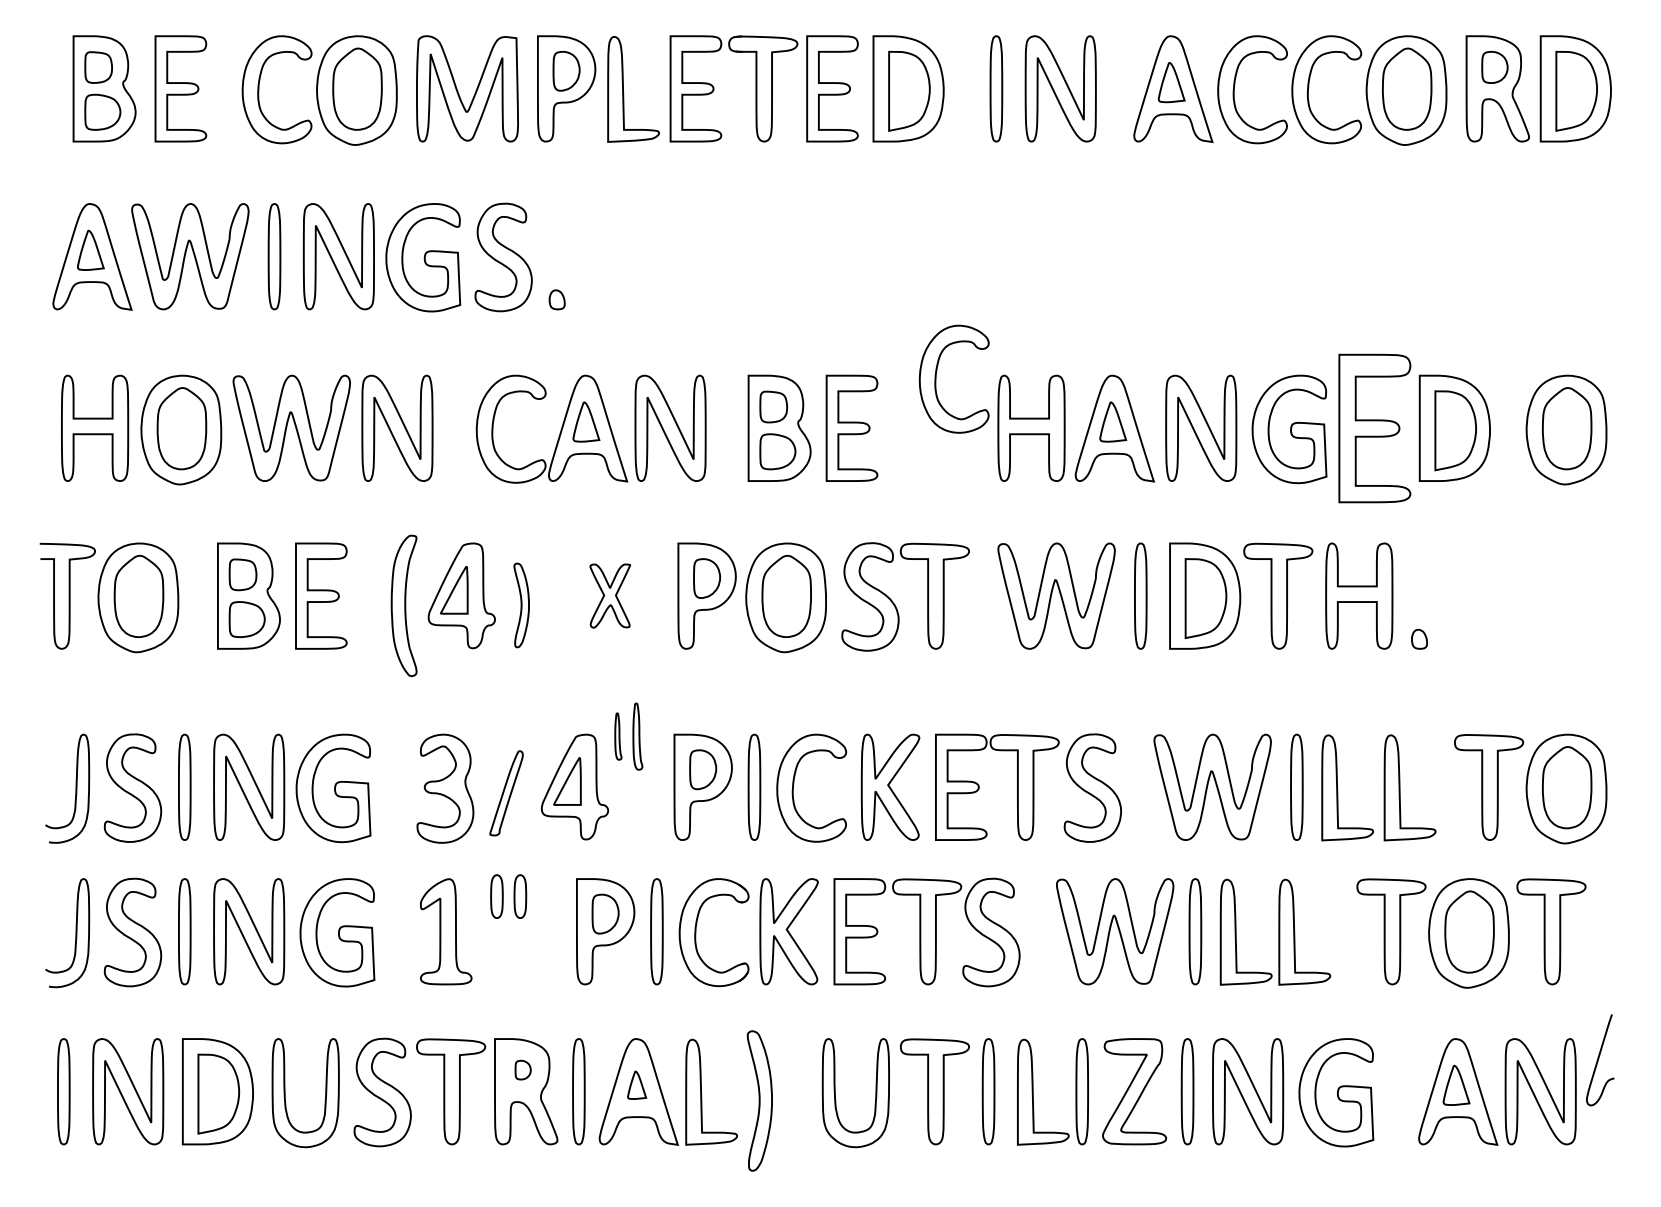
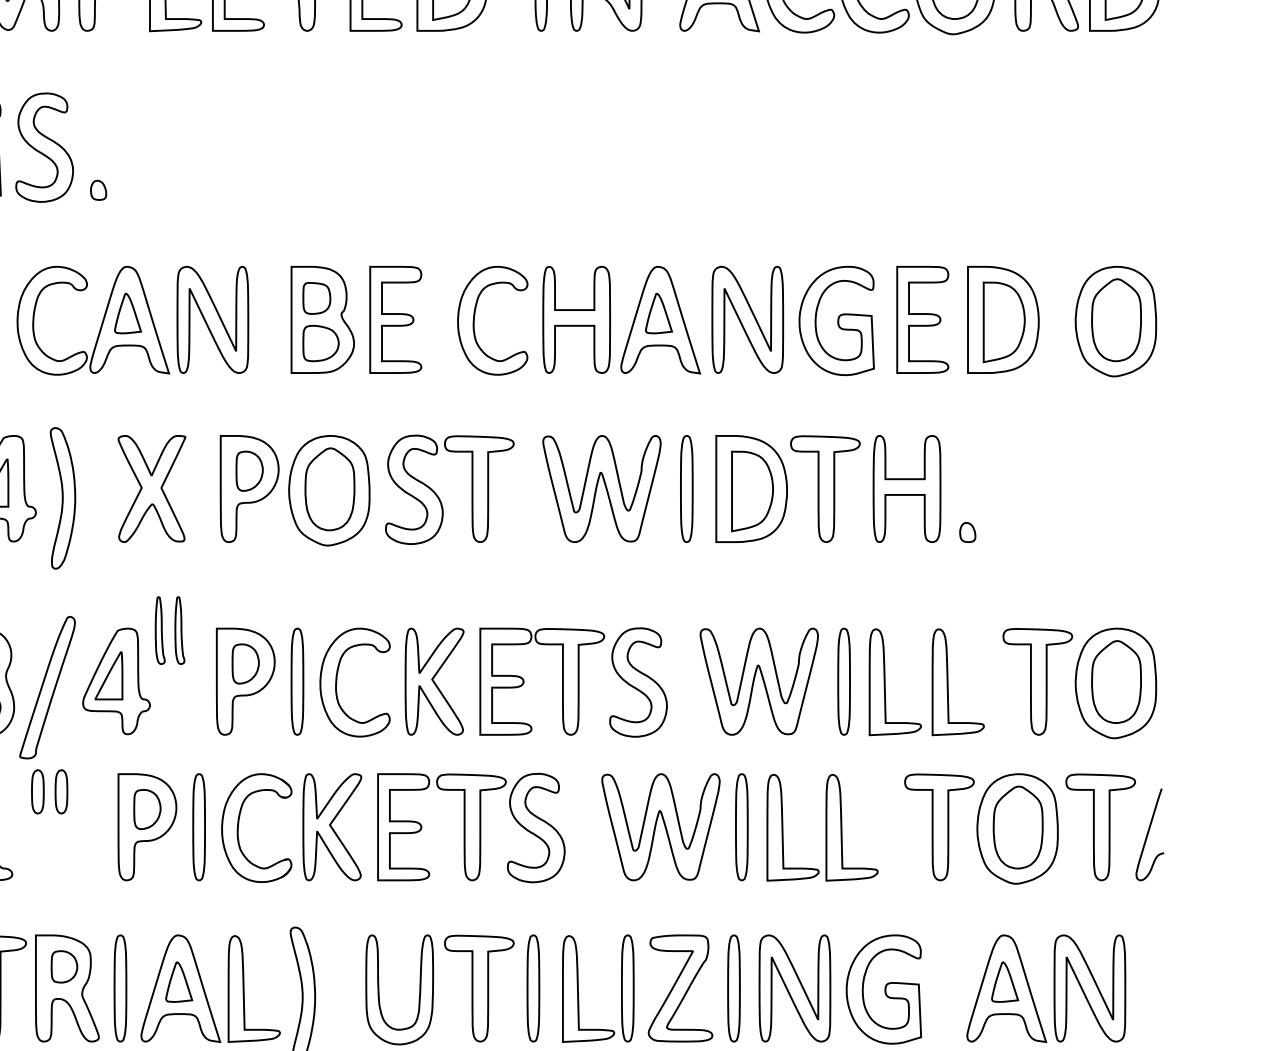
part: (936, 378) -> (474, 320), moved
part: (1374, 427) -> (922, 319), size x0.71
part: (610, 595) -> (152, 488), size x1.67
part: (521, 605) -> (62, 498), size x1.67
part: (618, 736) -> (160, 630), size x1.43
part: (506, 793) -> (47, 687), size x1.67
curve: (1598, 1060) -> (1148, 835), moved
part: (522, 1069) -> (63, 966), size x1.67
part: (636, 1084) -> (178, 981), size x1.43

